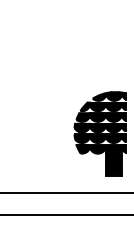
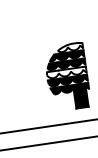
fill: (108, 96) -> (69, 47), removed
fill: (99, 127) -> (66, 72), removed

